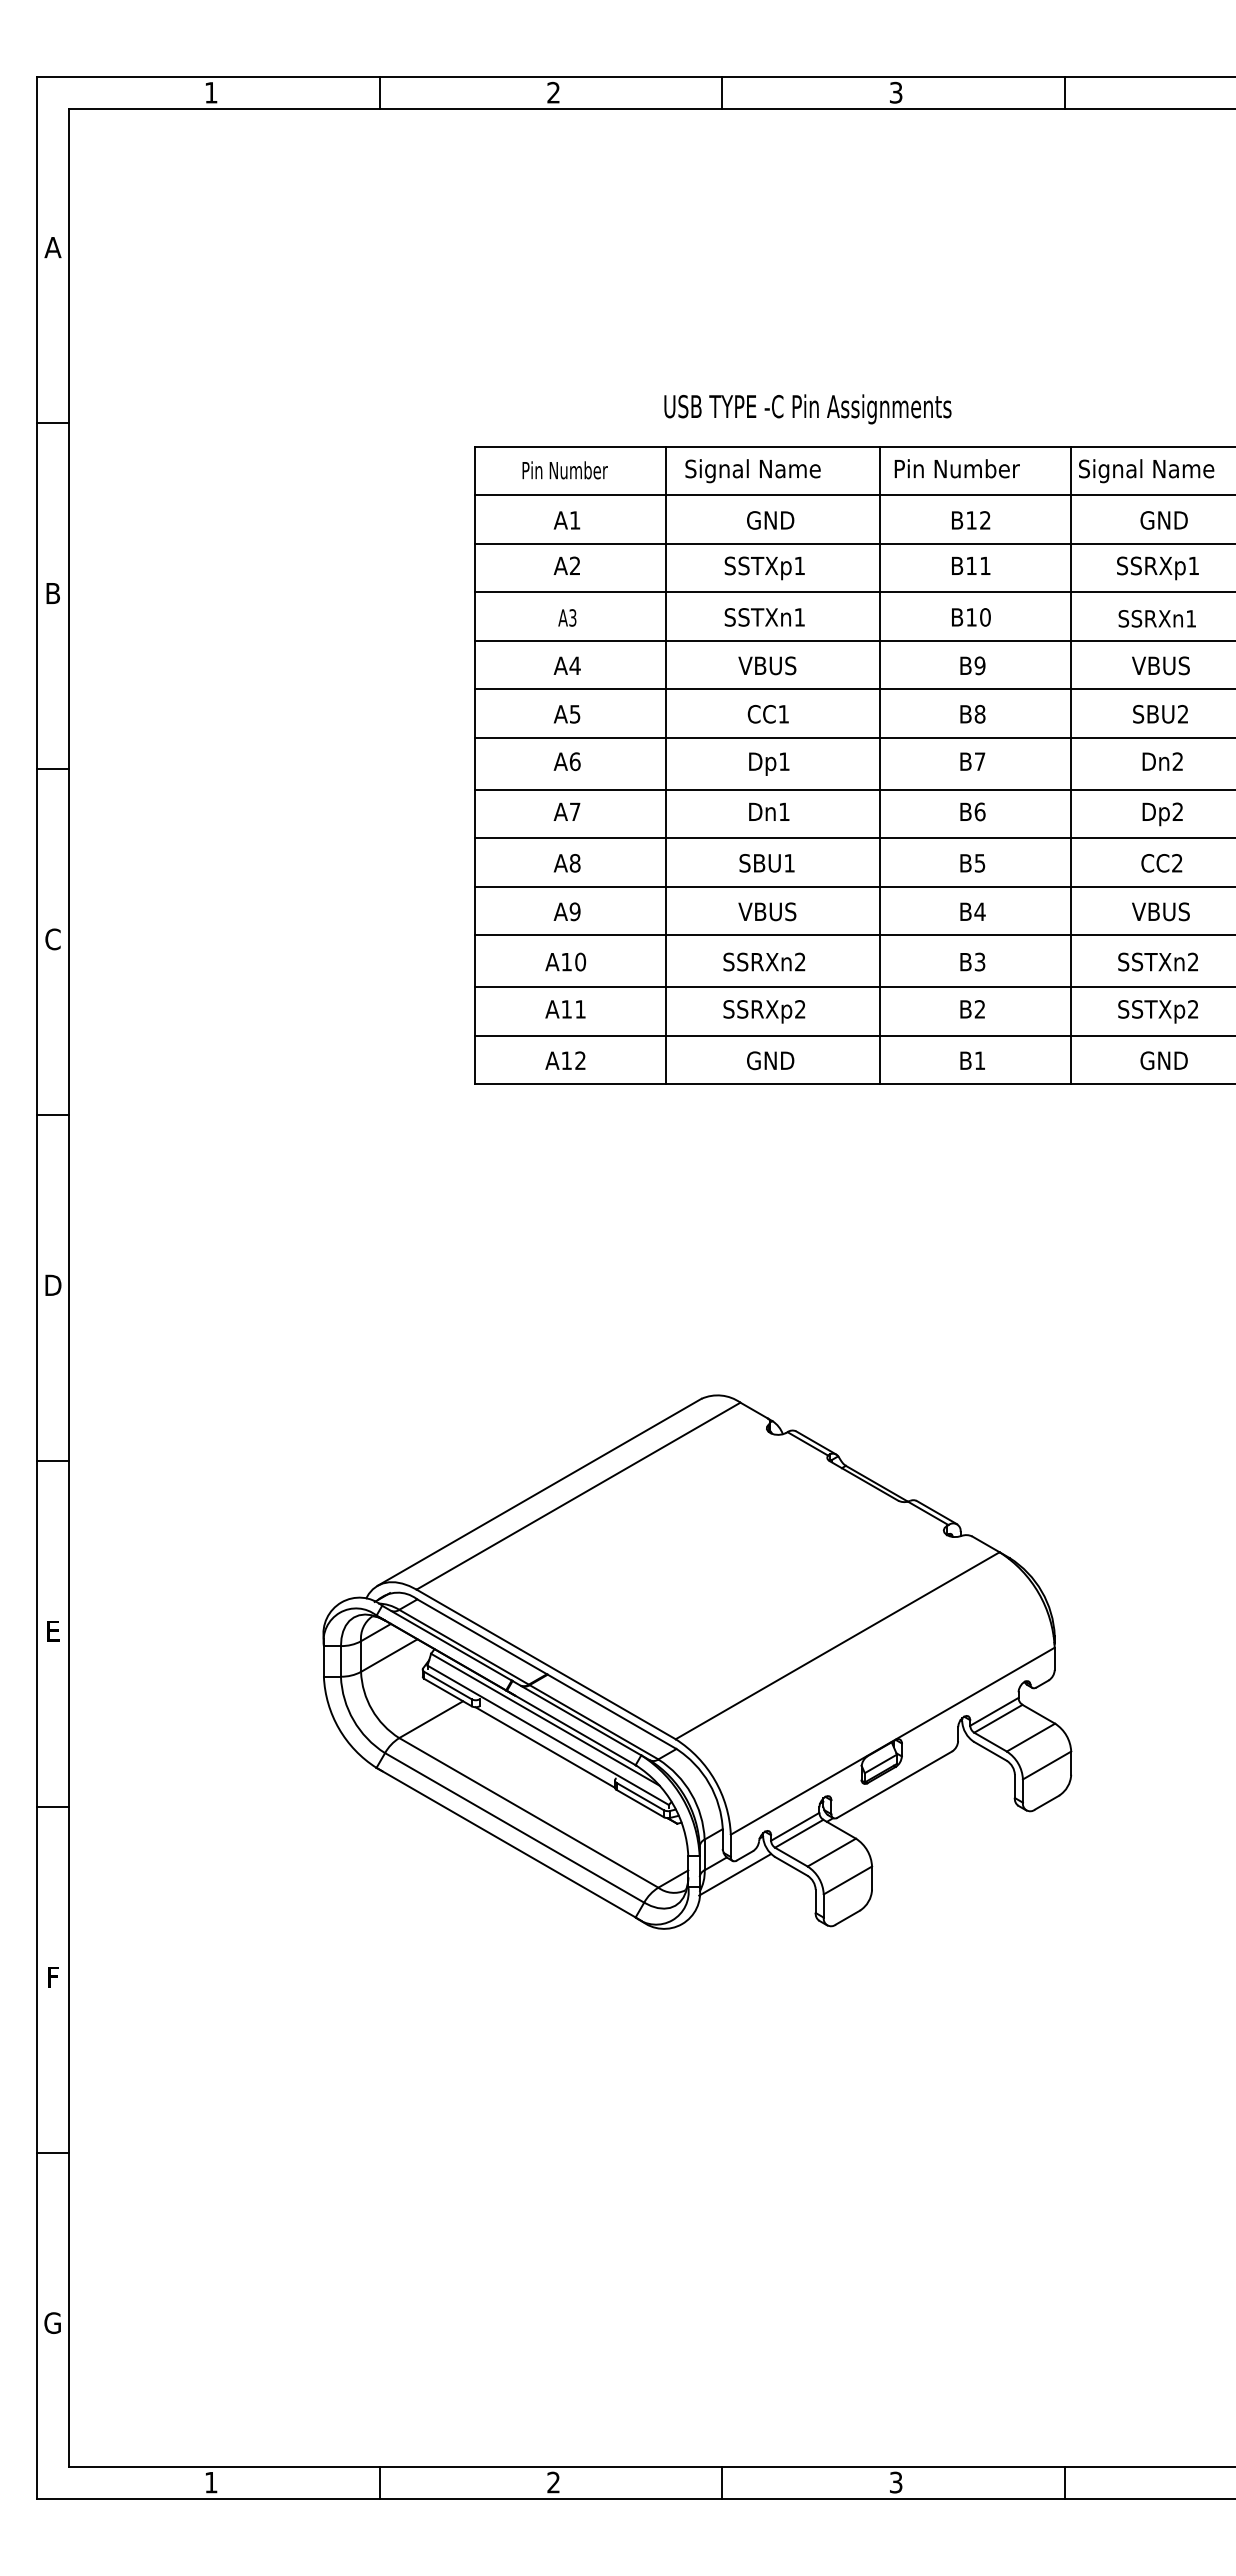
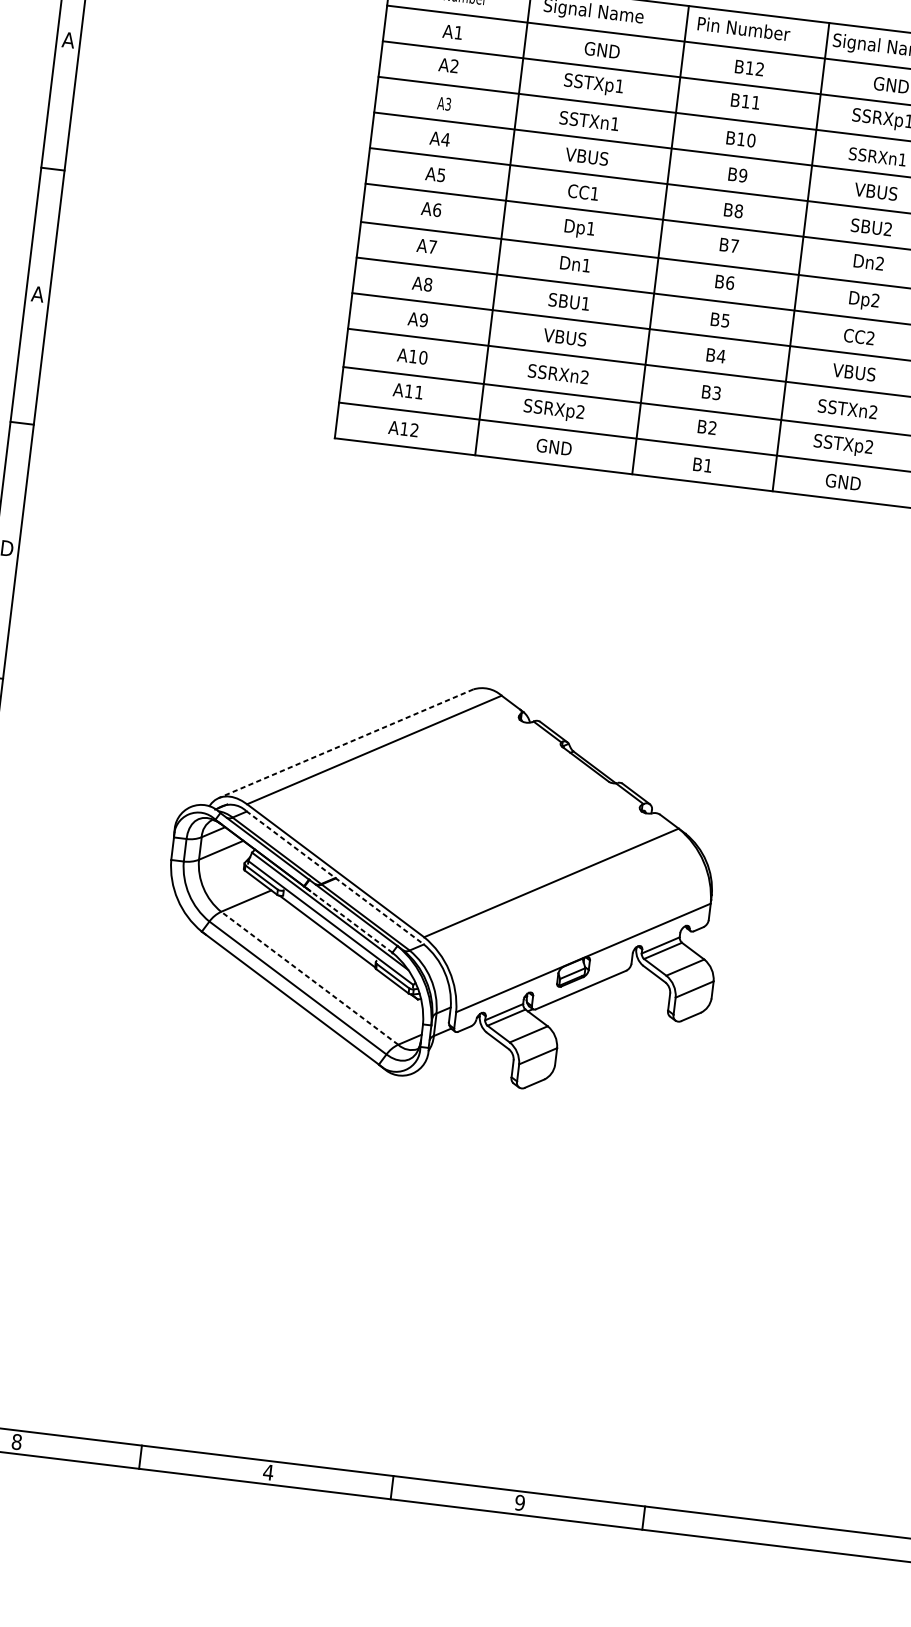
text: (52, 593) -> (68, 40), B -> A
text: (52, 939) -> (37, 294), C -> A
line: (539, 1492) -> (346, 743), solid -> dashed
line: (546, 1673) -> (335, 877), solid -> dashed
line: (570, 1727) -> (347, 919), solid -> dashed
line: (528, 1812) -> (309, 977), solid -> dashed
line: (735, 1874) -> (456, 1041), removed
text: (210, 2482) -> (16, 1441), 1 -> 8
text: (553, 2482) -> (268, 1472), 2 -> 4
text: (895, 2482) -> (519, 1502), 3 -> 9

